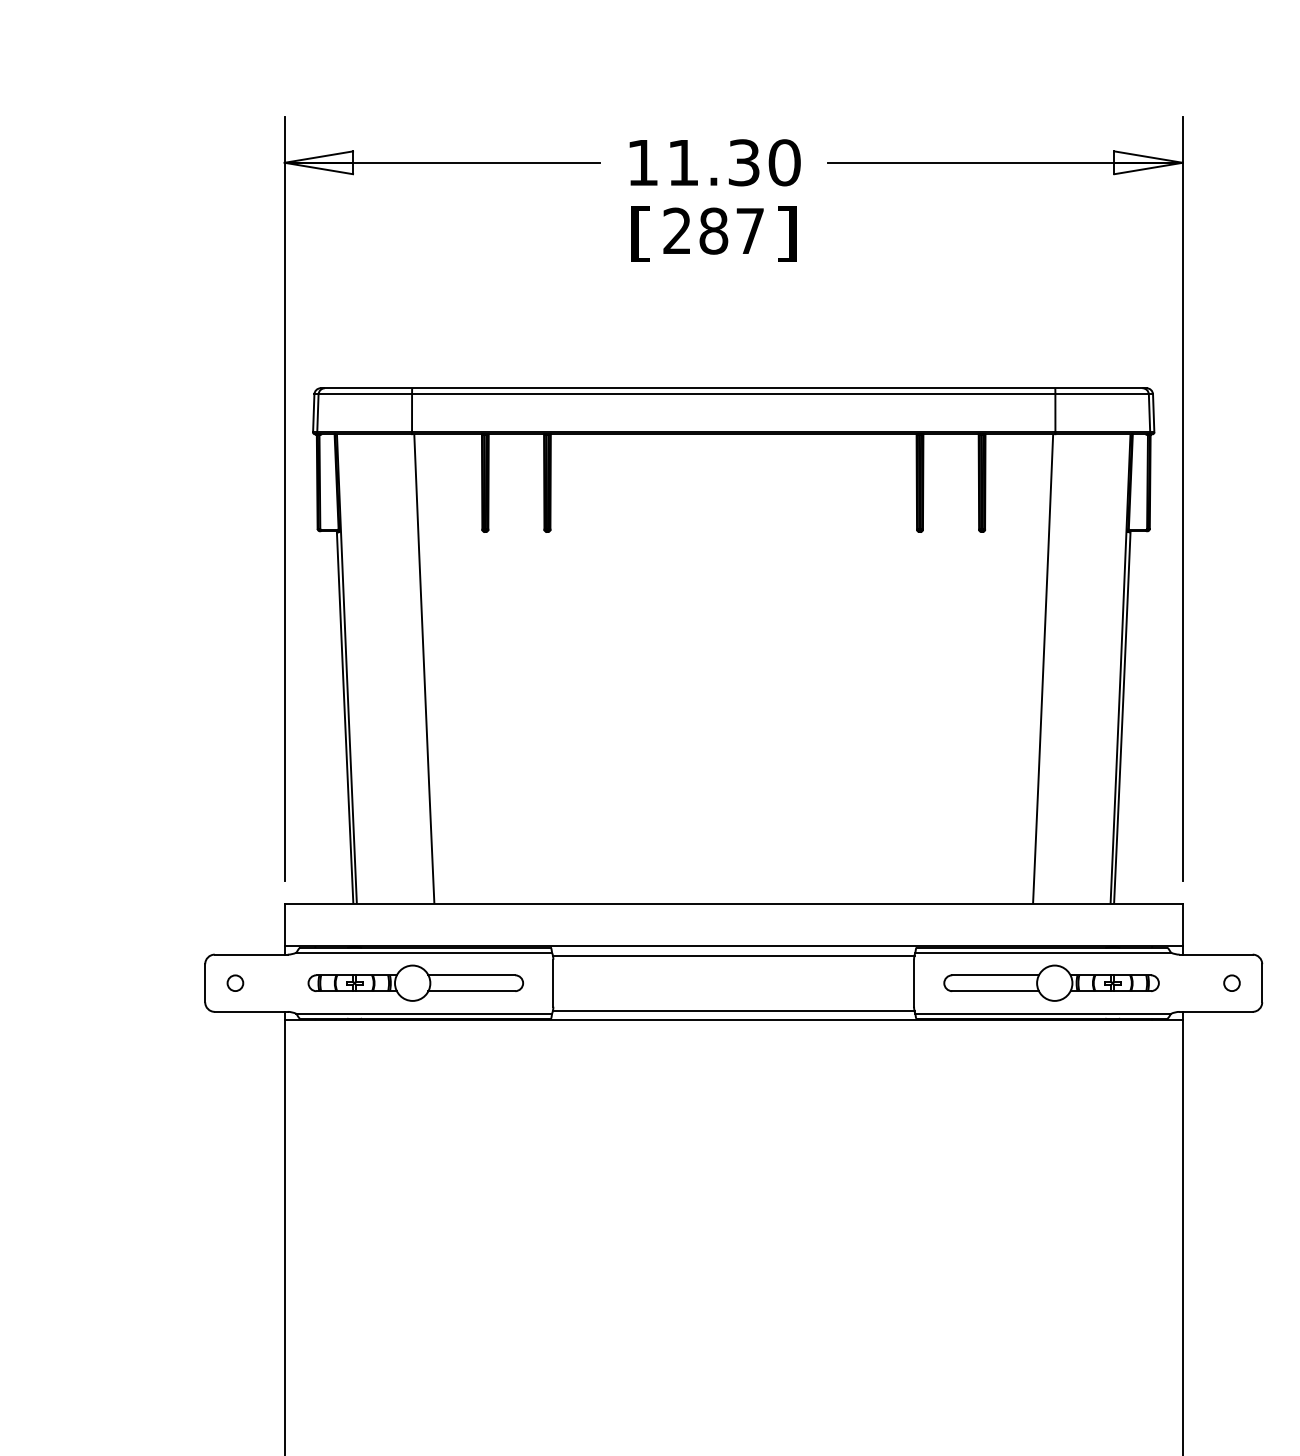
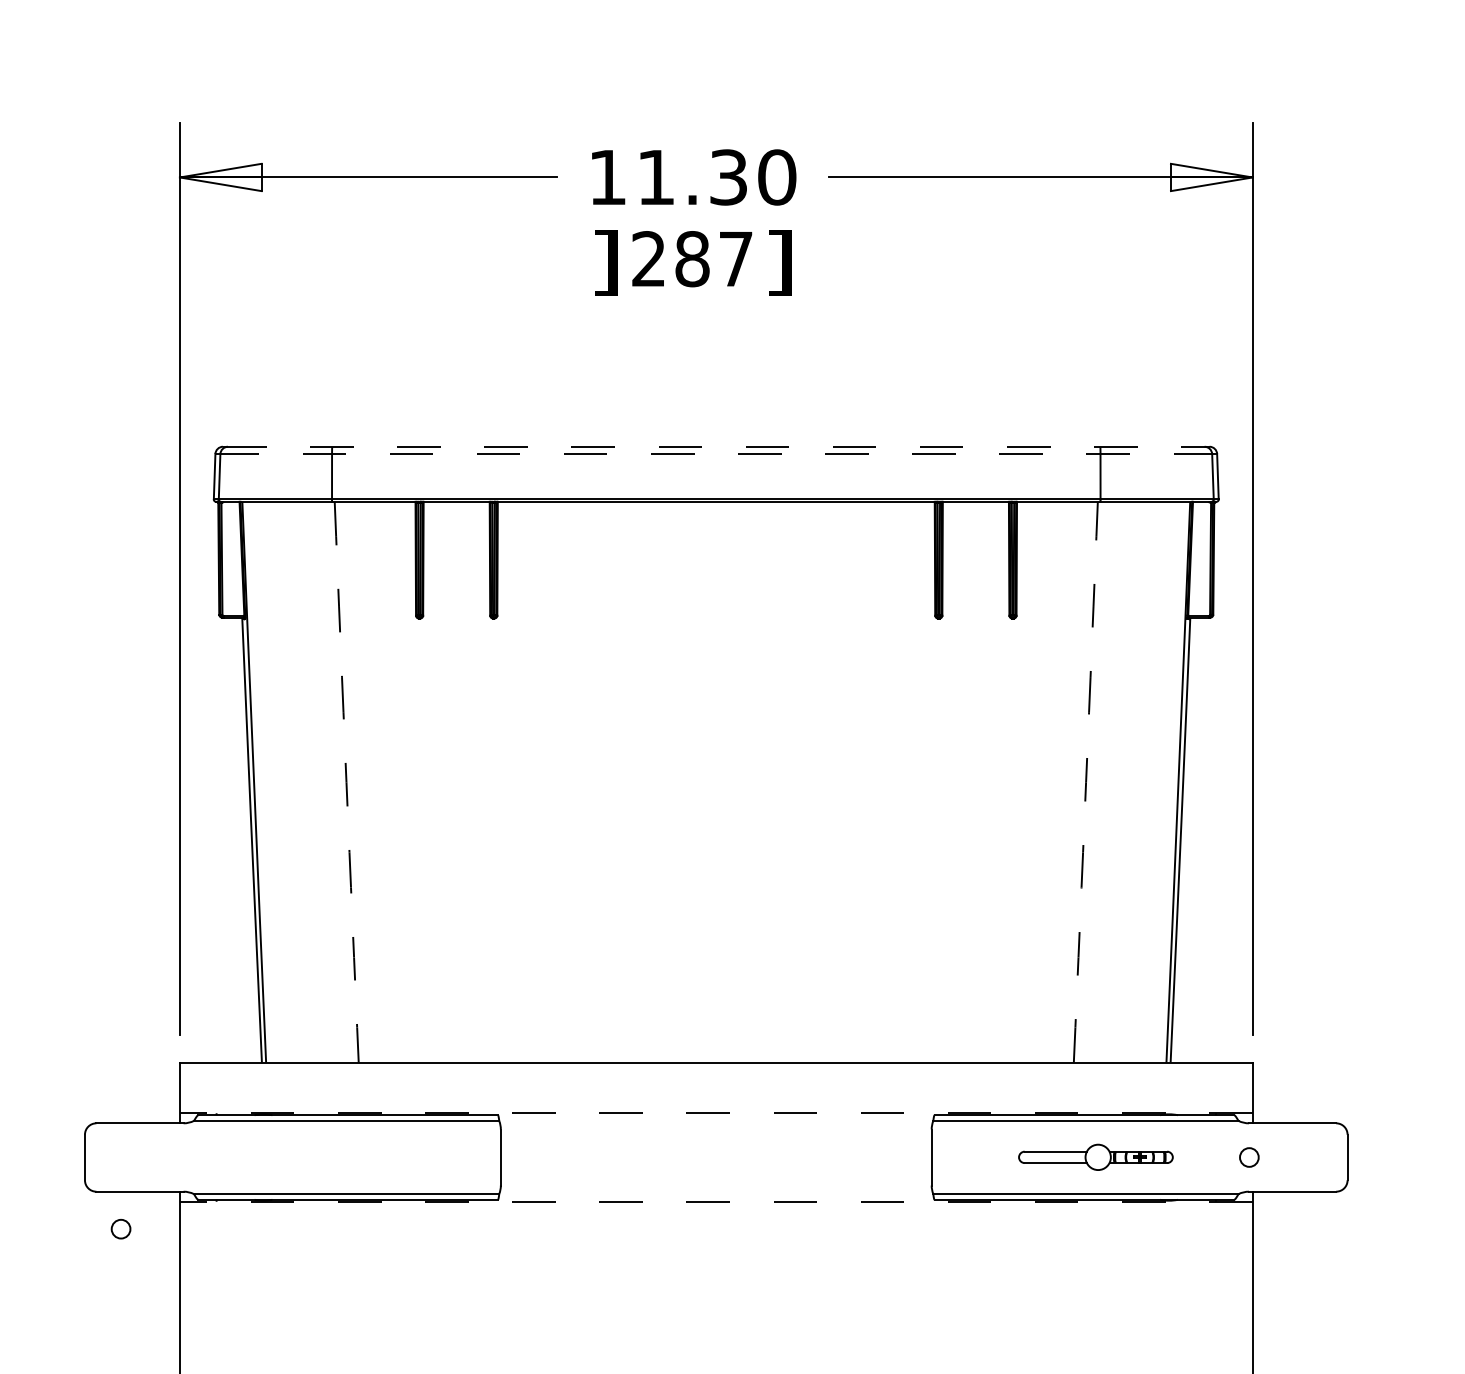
text: (640, 233) -> (604, 261), [ -> ]
line: (733, 388) -> (716, 447), solid -> dashed
line: (734, 394) -> (717, 454), solid -> dashed
arc: (424, 669) -> (346, 782), solid -> dashed
arc: (1043, 669) -> (1086, 782), solid -> dashed
line: (733, 946) -> (716, 1113), solid -> dashed
line: (733, 955) -> (716, 1124), removed
circle: (235, 982) -> (121, 1228), moved
part: (415, 982) -> (336, 1156), removed
part: (1051, 982) -> (1095, 1156), size x0.6
circle: (1231, 982) -> (1248, 1156), moved
line: (733, 1010) -> (716, 1190), removed
line: (733, 1020) -> (716, 1201), solid -> dashed

